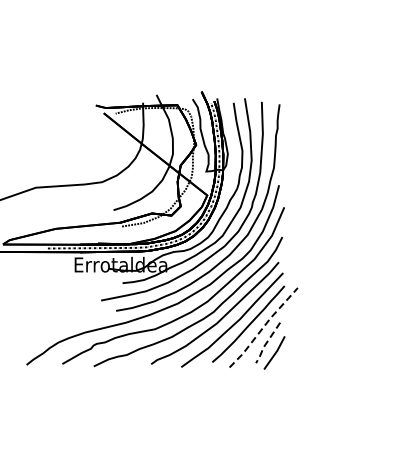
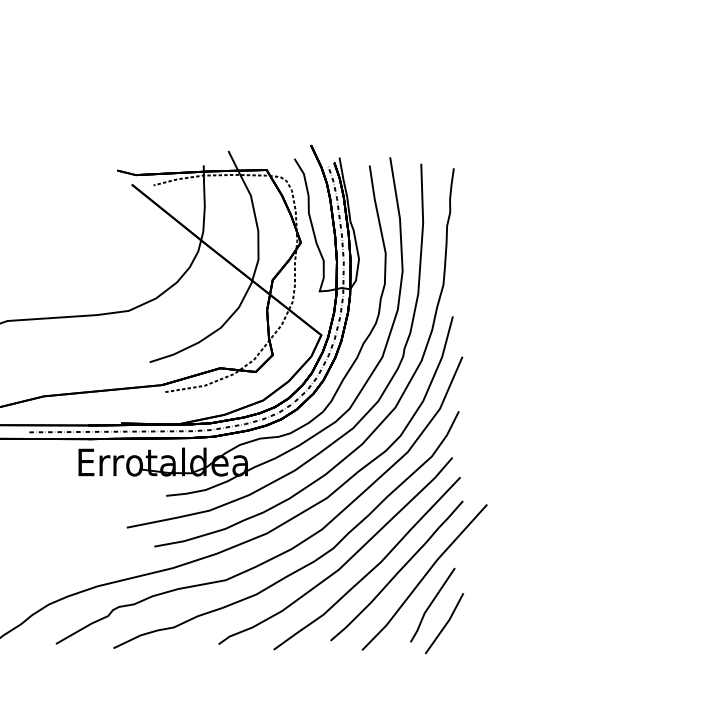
line: (263, 327) -> (424, 576), dashed -> solid
line: (265, 344) -> (427, 608), dashed -> solid

